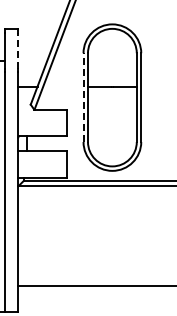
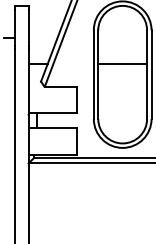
line: (18, 51) -> (28, 28), dashed -> solid
line: (83, 97) -> (93, 74), dashed -> solid

